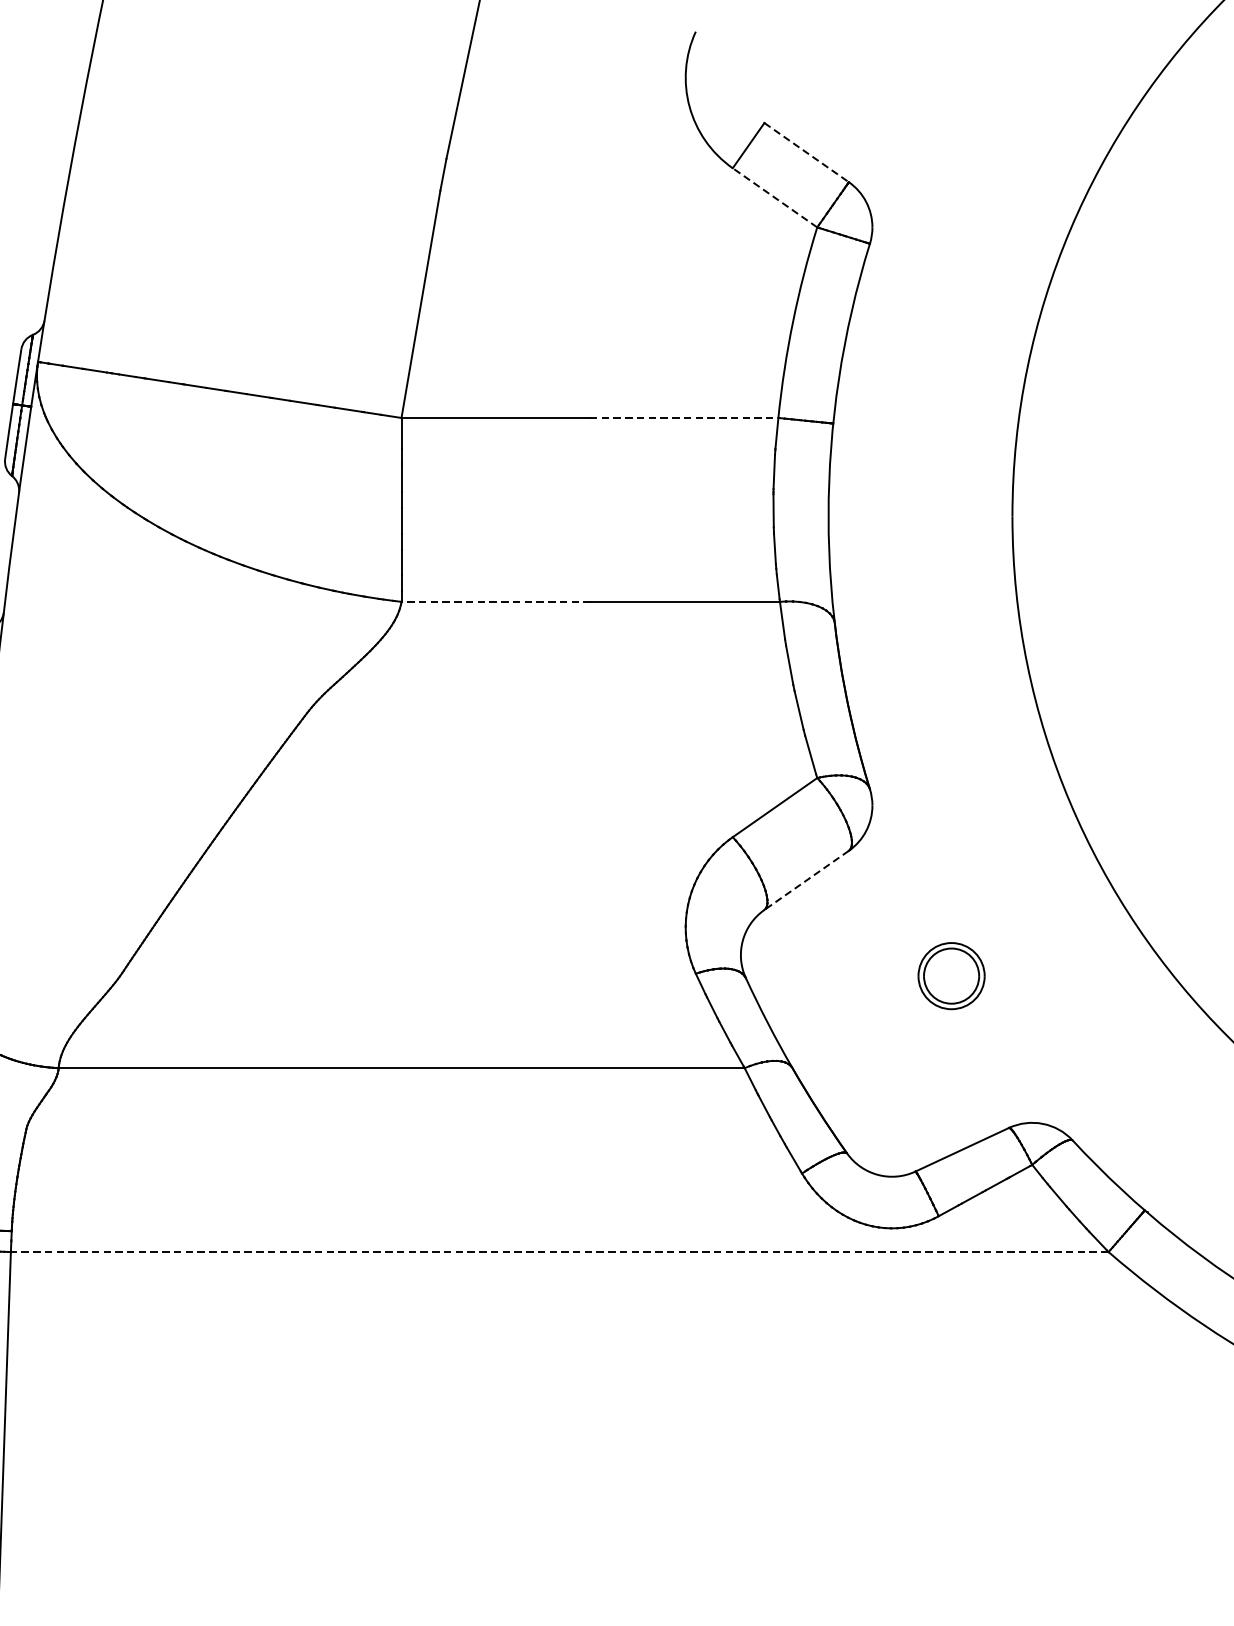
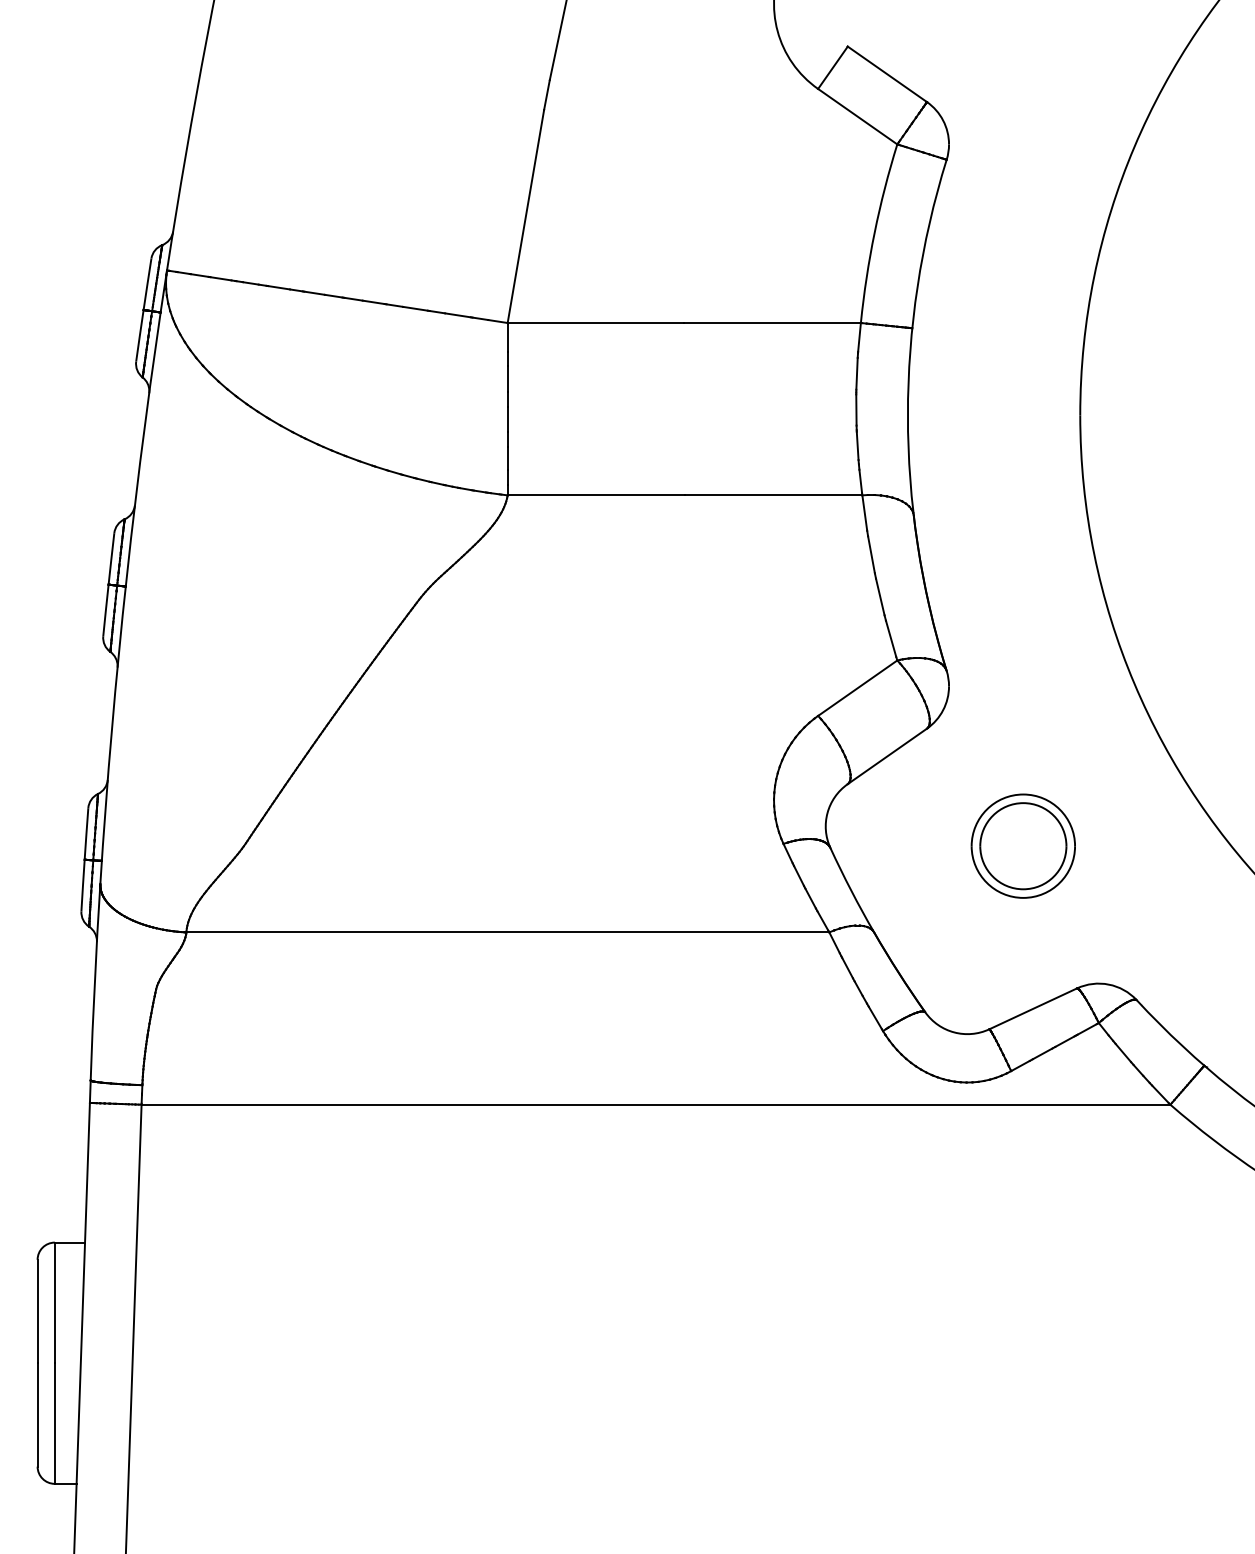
line: (806, 152) -> (887, 74), dashed -> solid
line: (774, 197) -> (857, 116), dashed -> solid
line: (685, 418) -> (773, 323), dashed -> solid
line: (496, 602) -> (596, 495), dashed -> solid
line: (805, 880) -> (886, 756), dashed -> solid
part: (950, 975) -> (1022, 845), size x1.67
line: (559, 1251) -> (655, 1104), dashed -> solid

